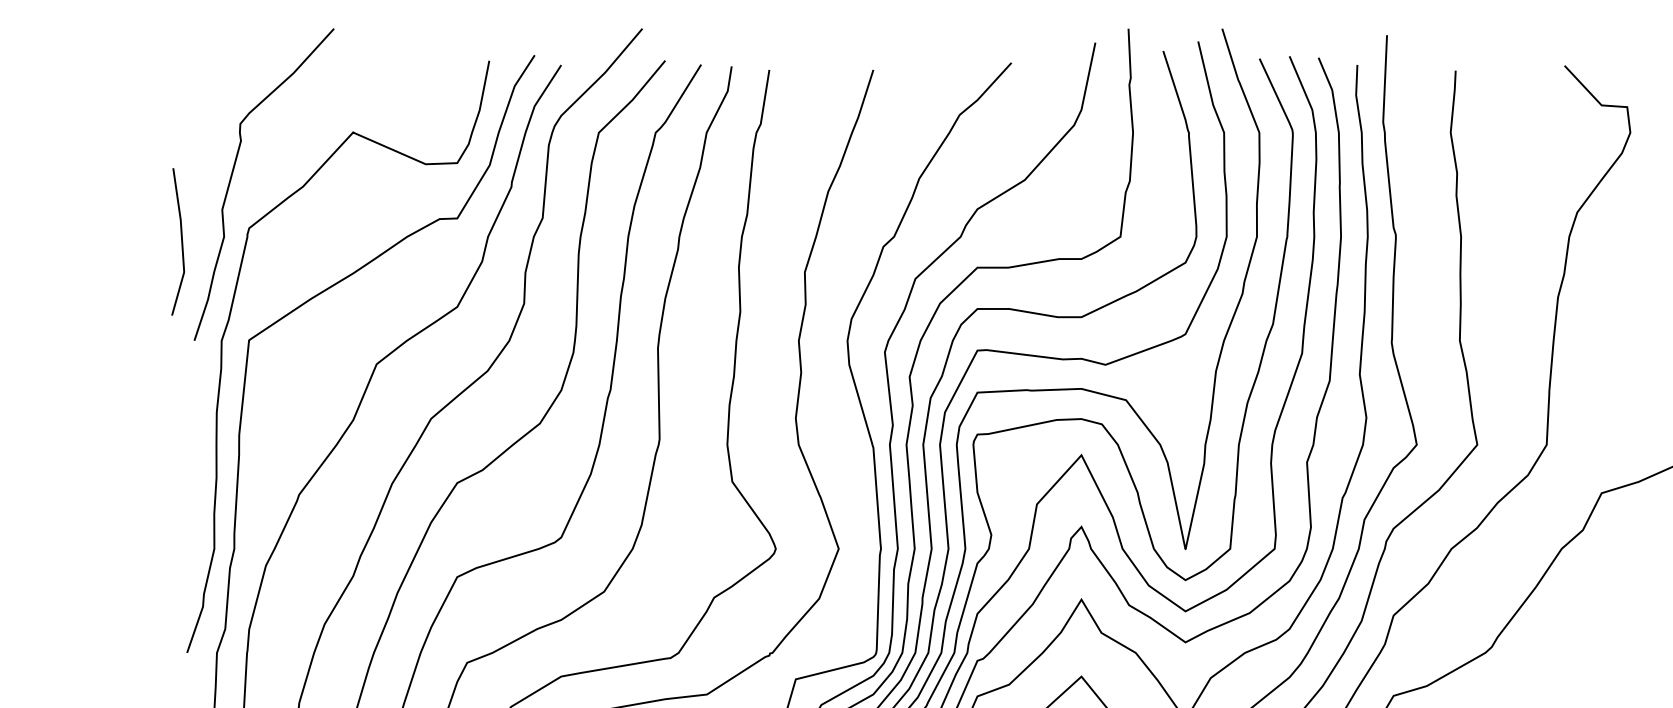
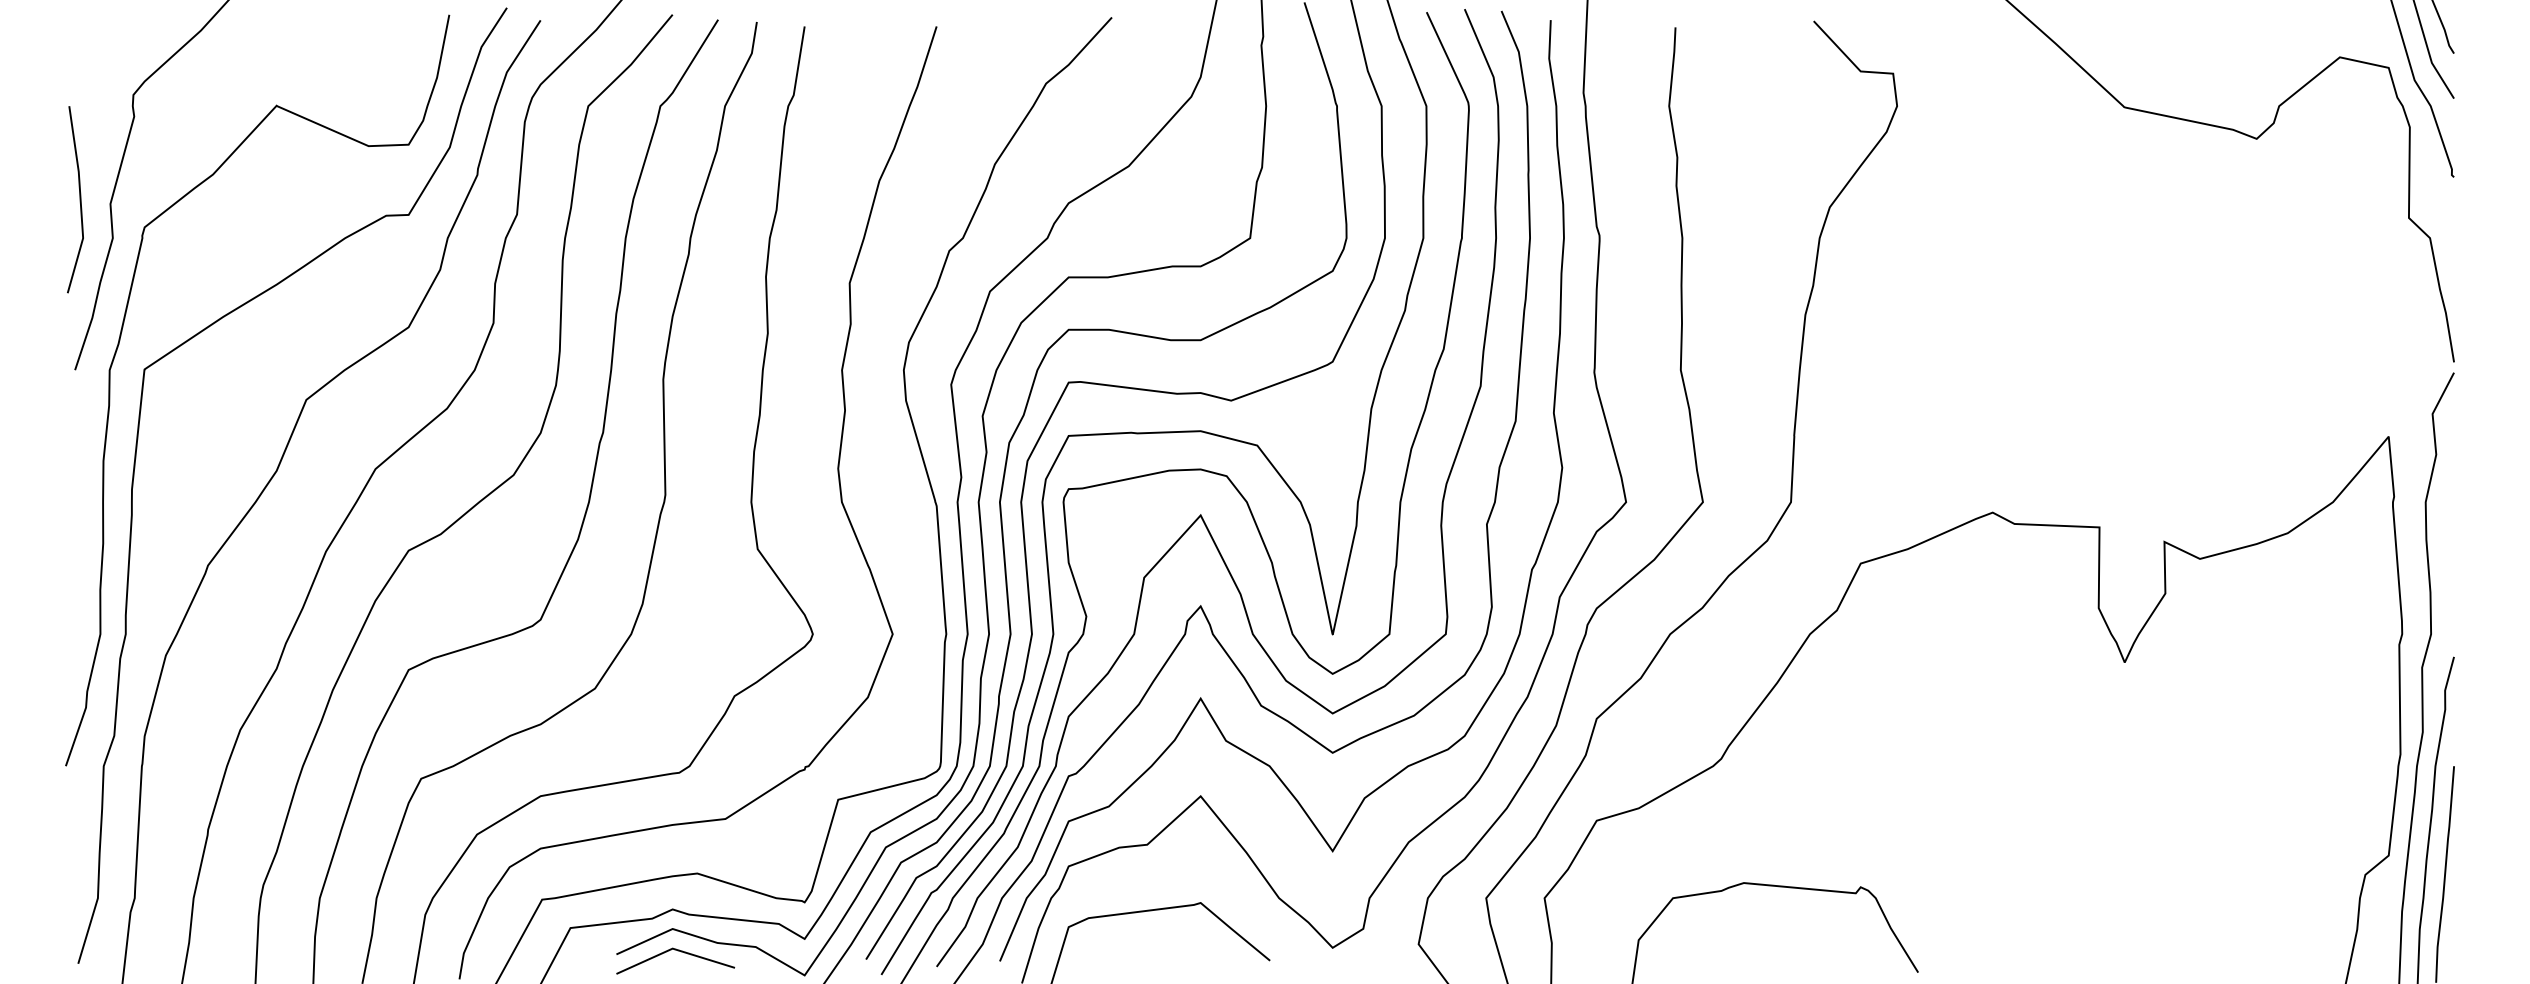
line: (181, 241) -> (79, 199), moved

